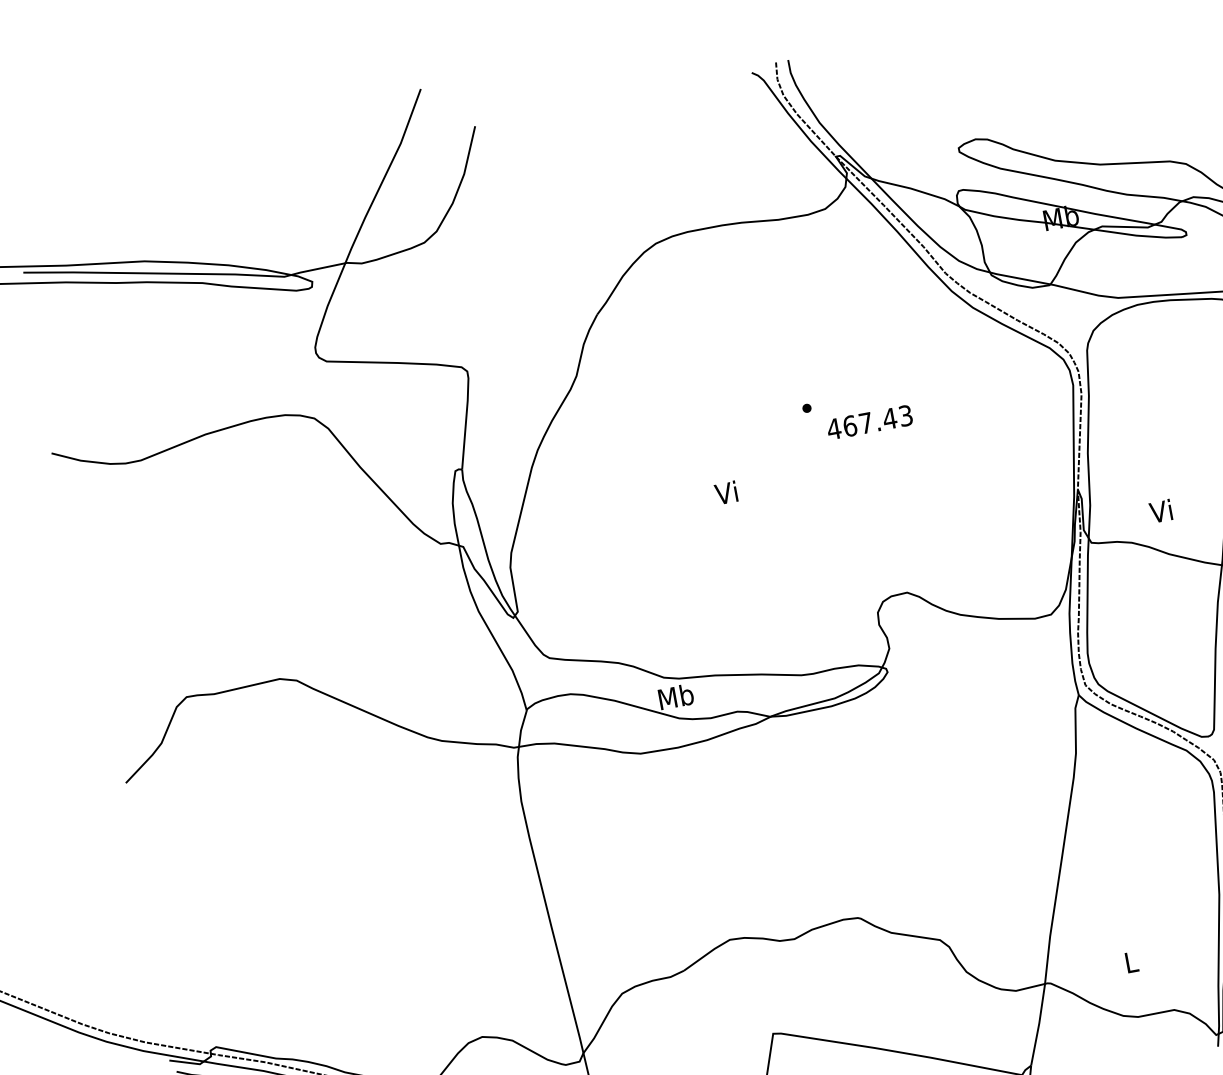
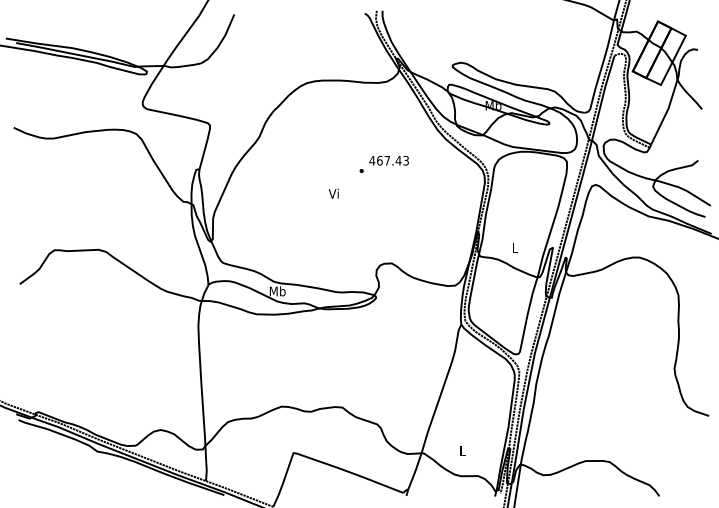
text: (868, 422) -> (388, 160), moved
text: (725, 492) -> (333, 193), moved
text: (1161, 510) -> (514, 247), Vi -> L

